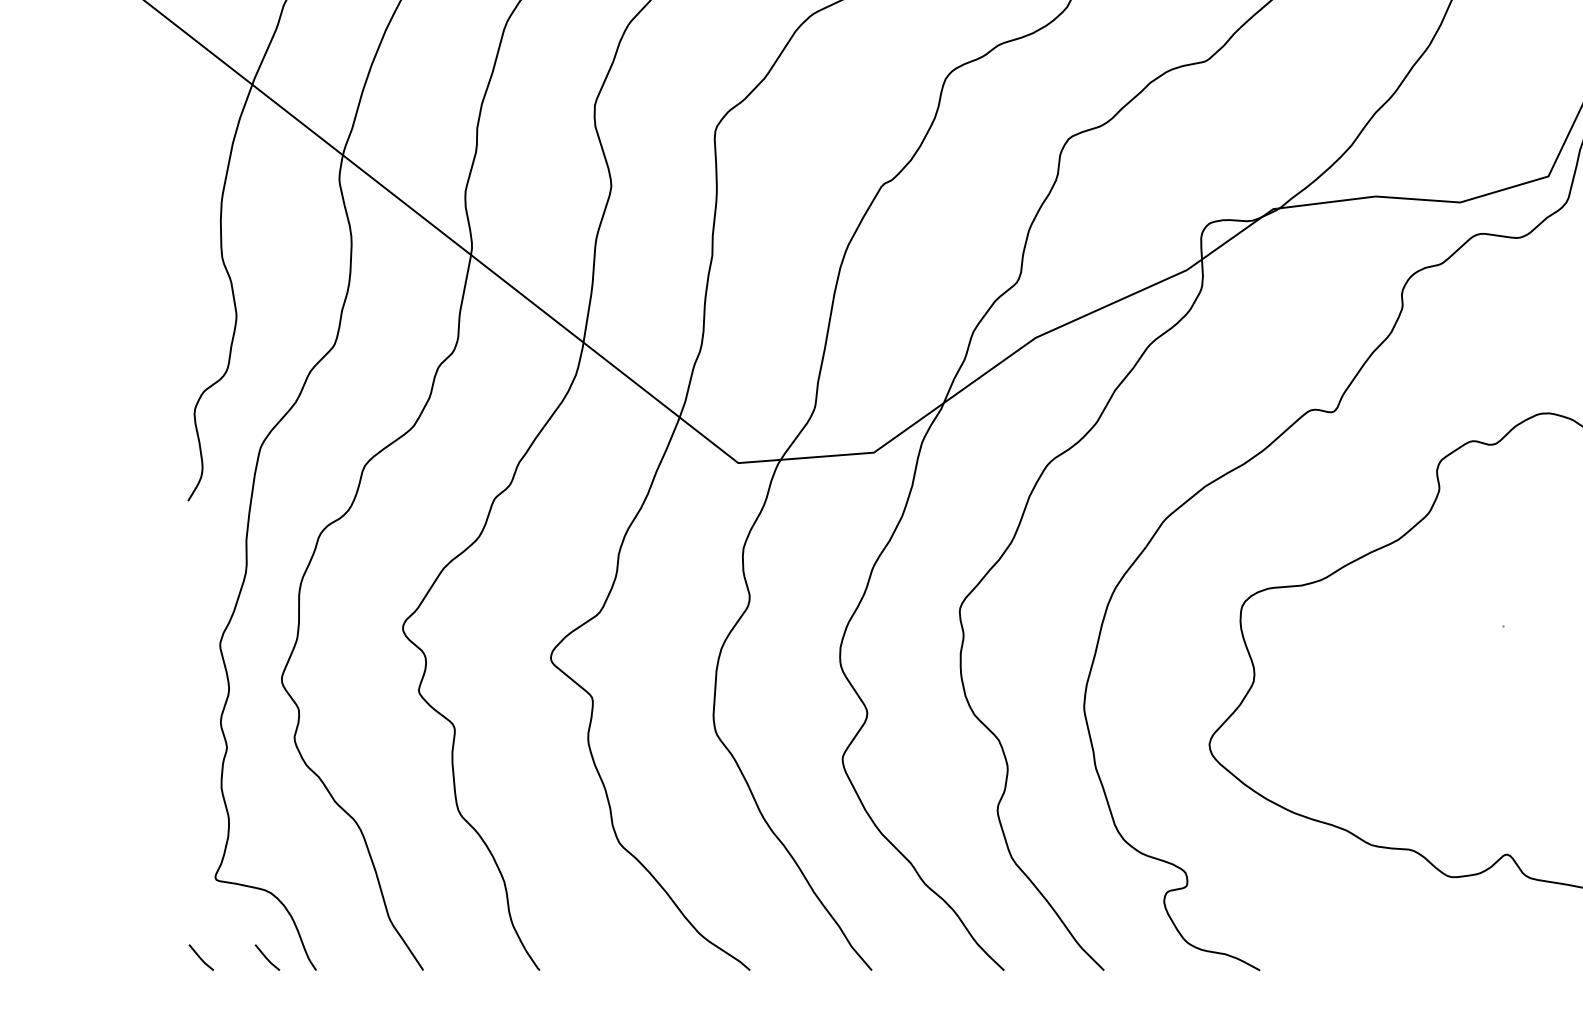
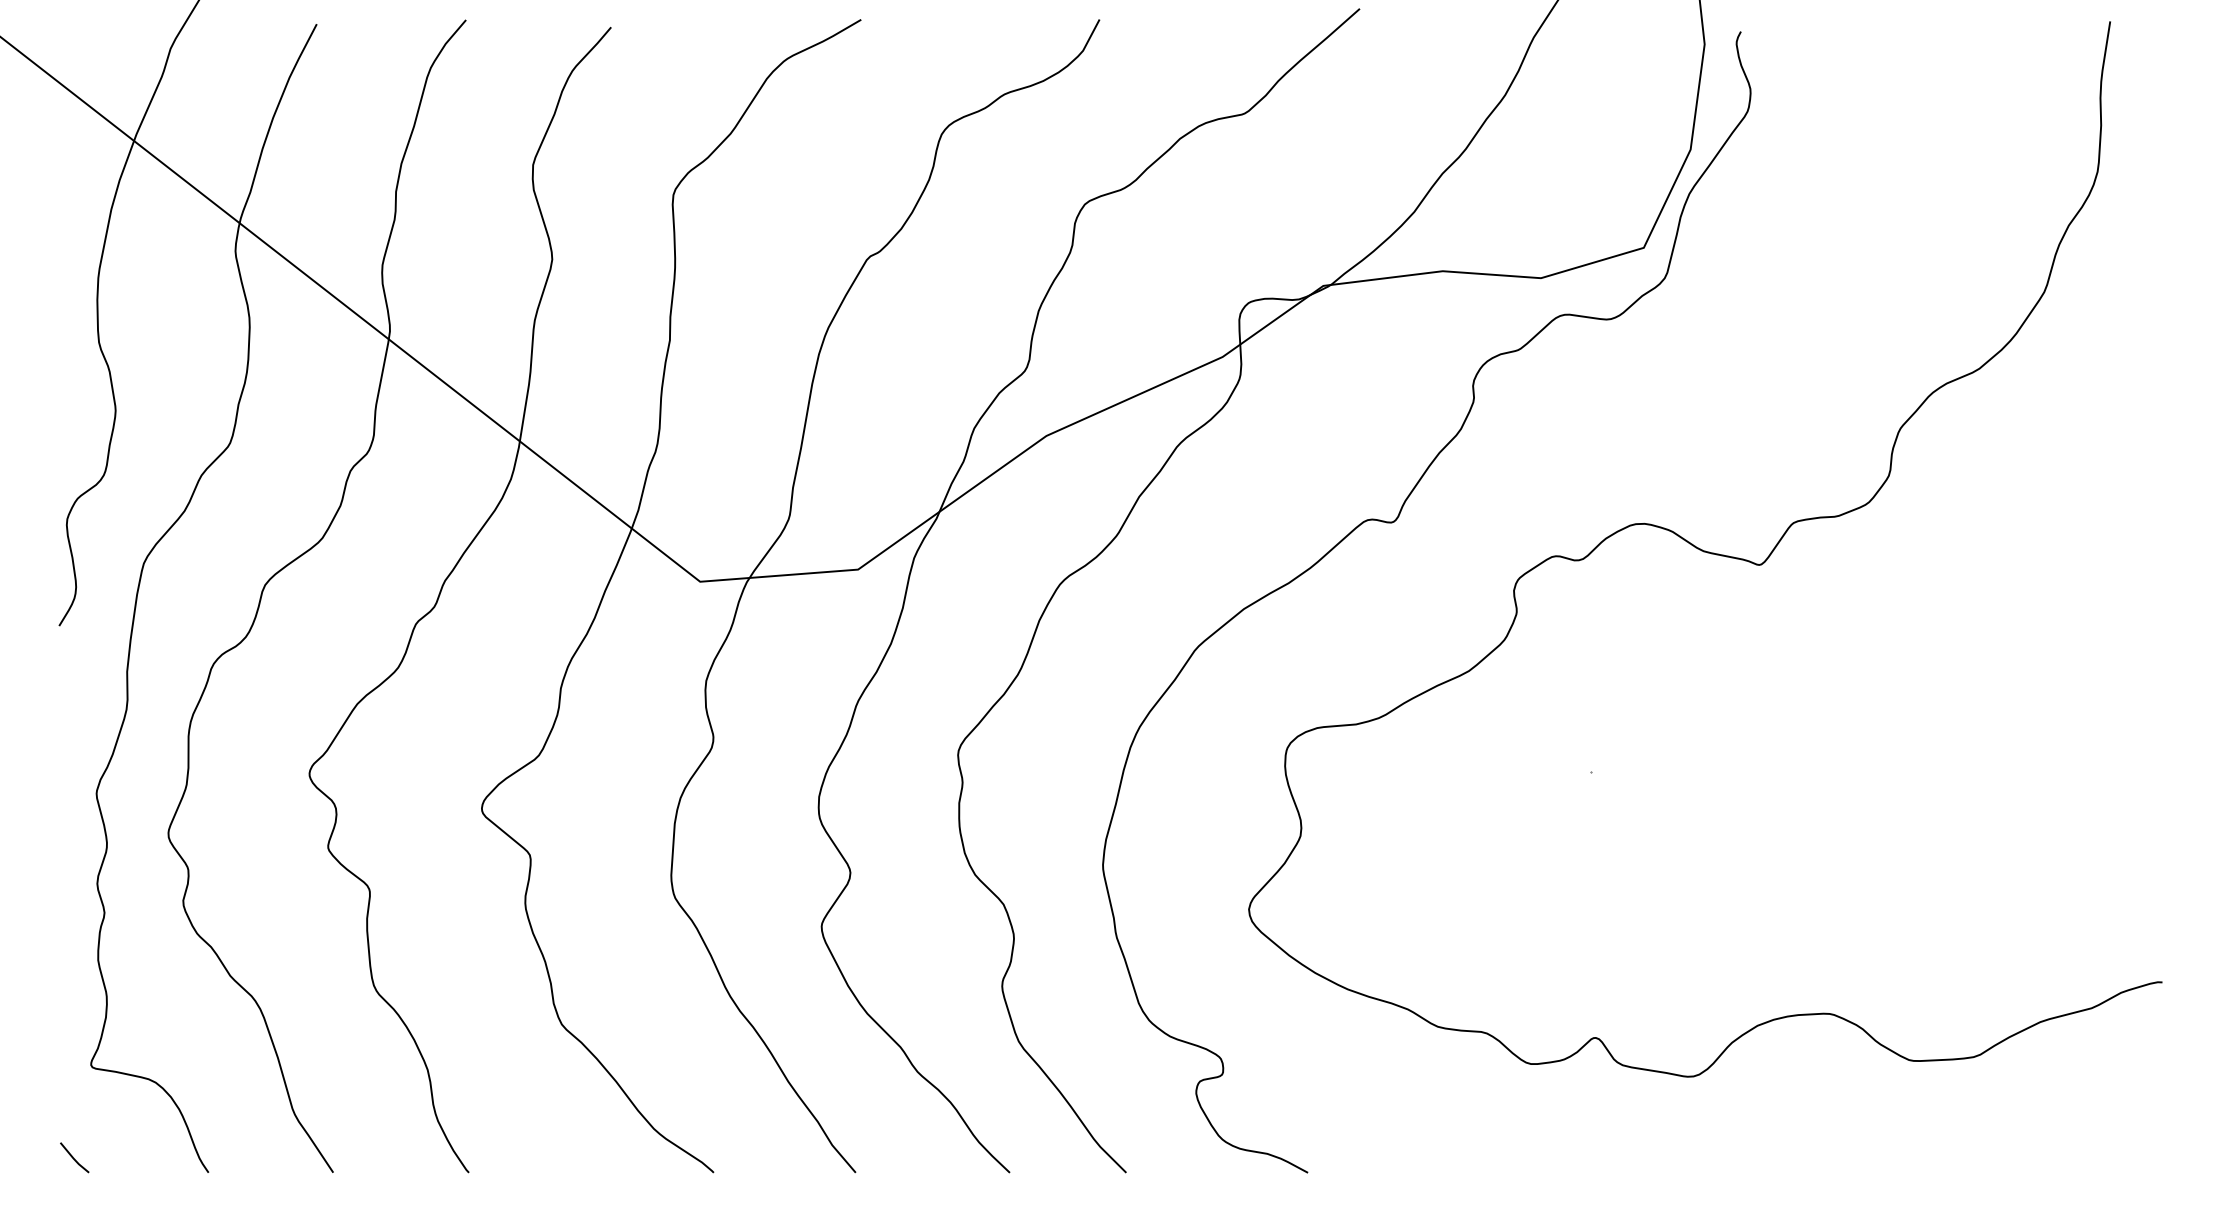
line: (266, 957) -> (150, 1157), removed

